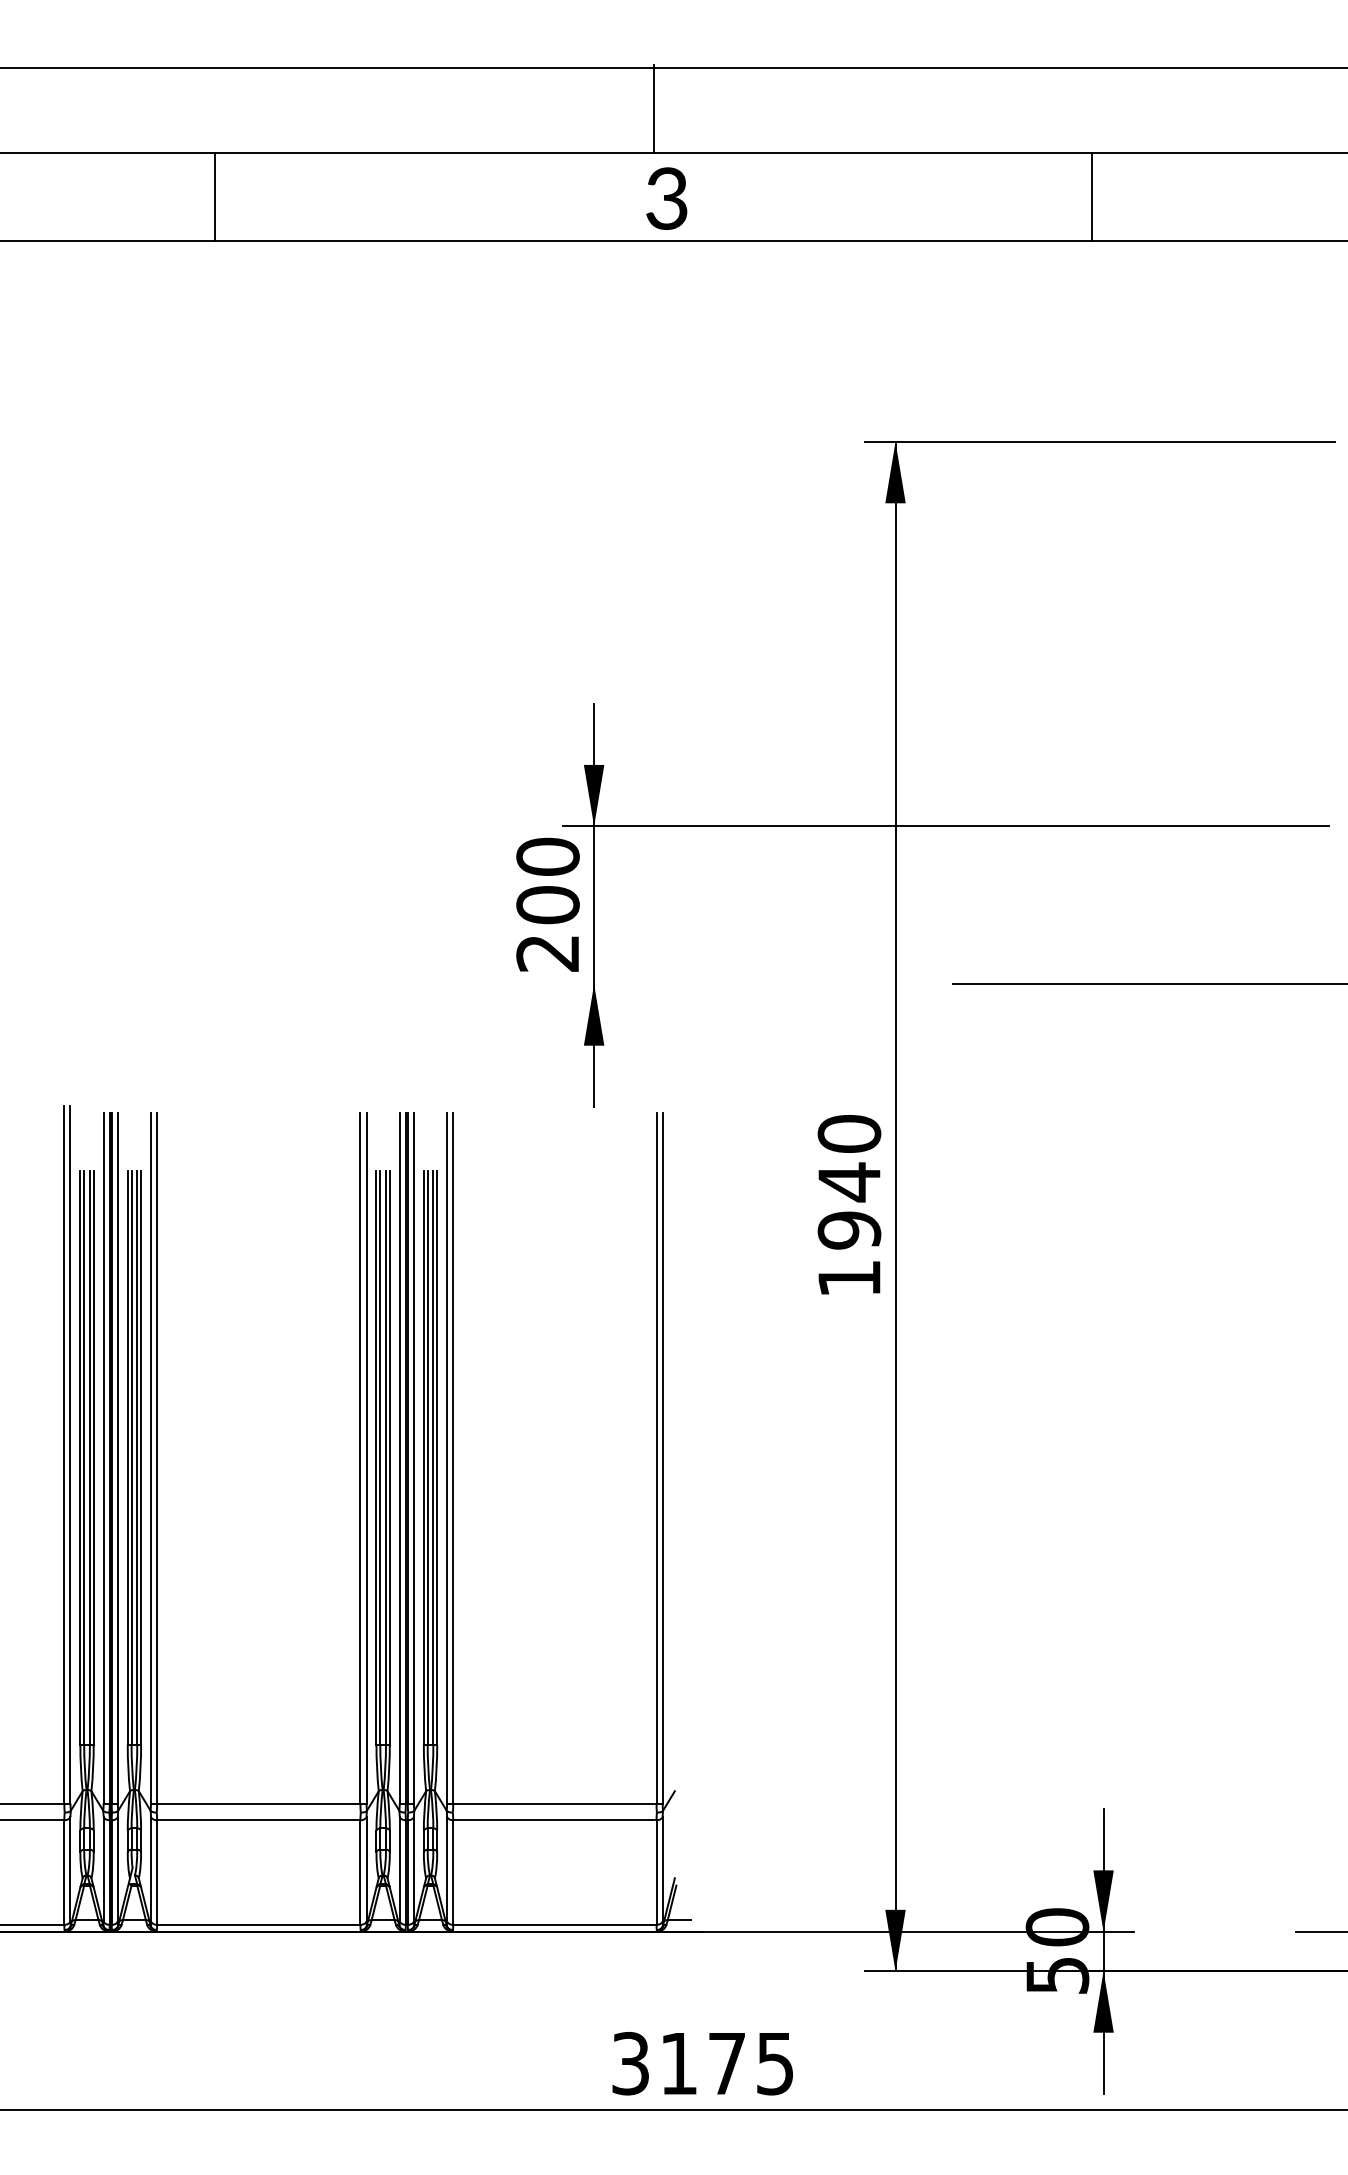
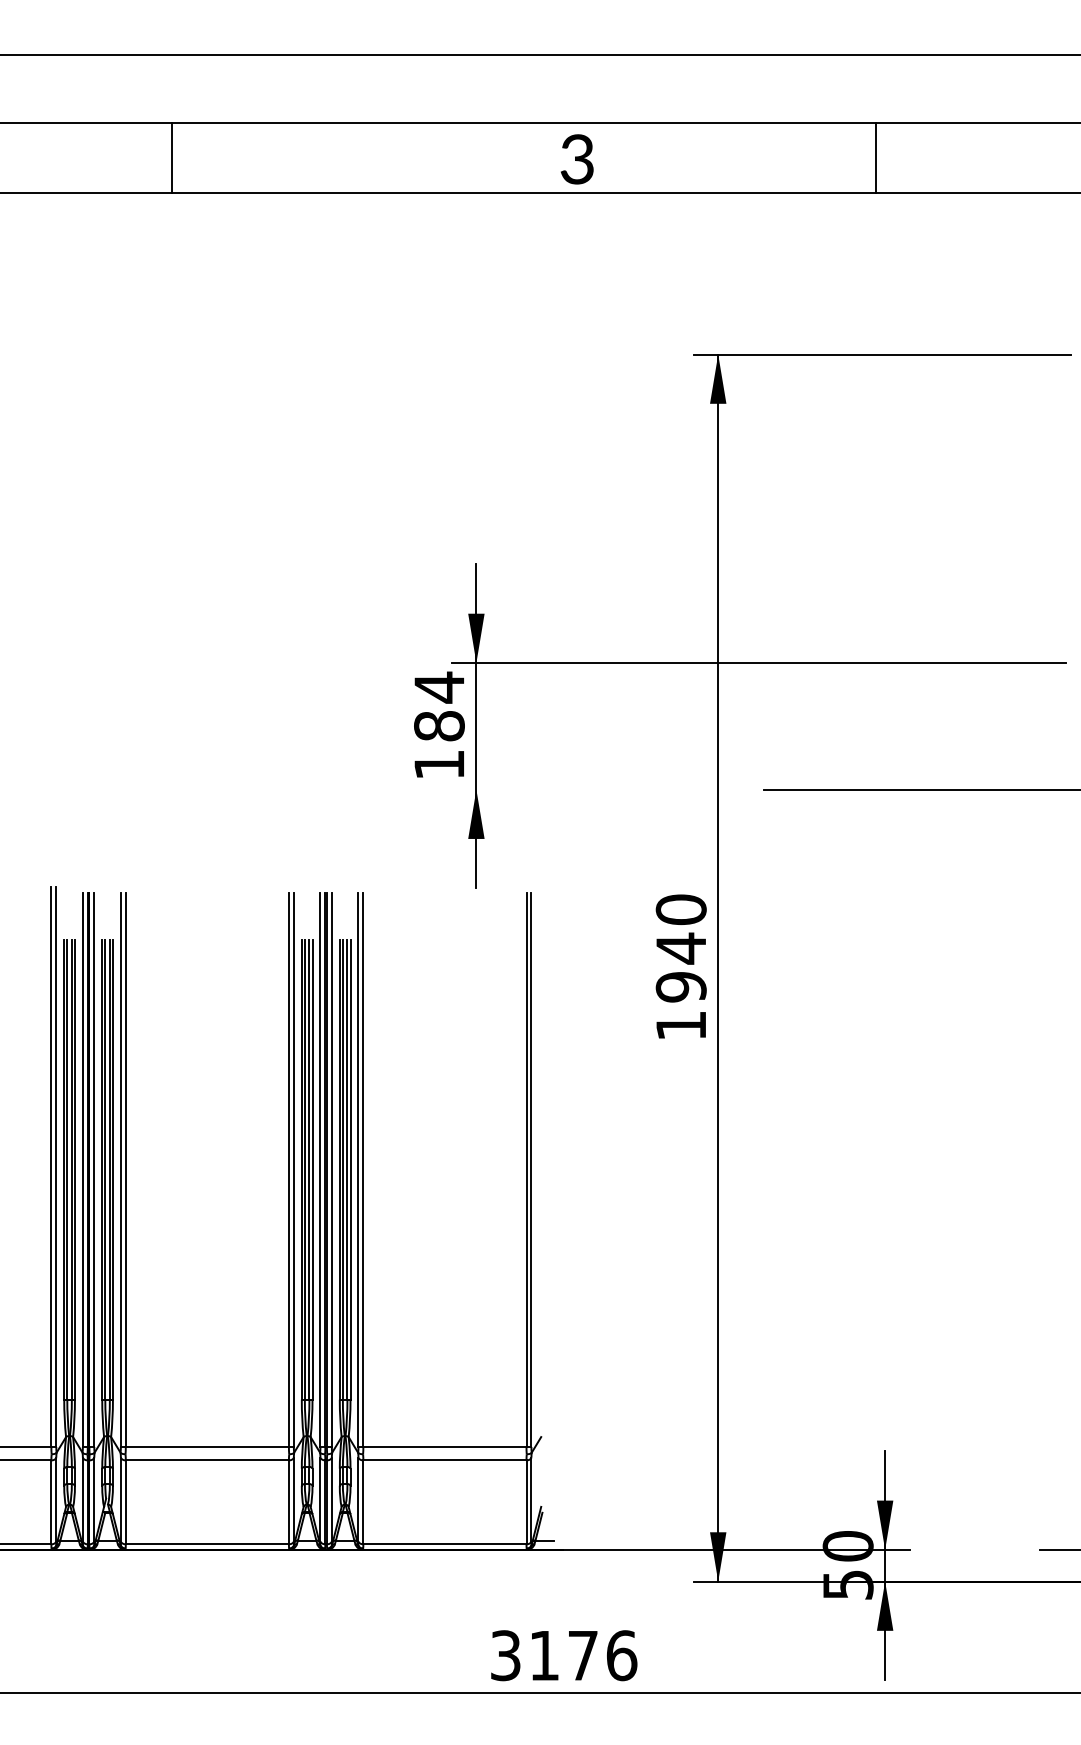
line: (653, 108) -> (524, 87), removed
text: (666, 198) -> (577, 159), moved
text: (547, 904) -> (439, 725), 200 -> 184
text: (775, 2063) -> (621, 1655), 3175 -> 3176

